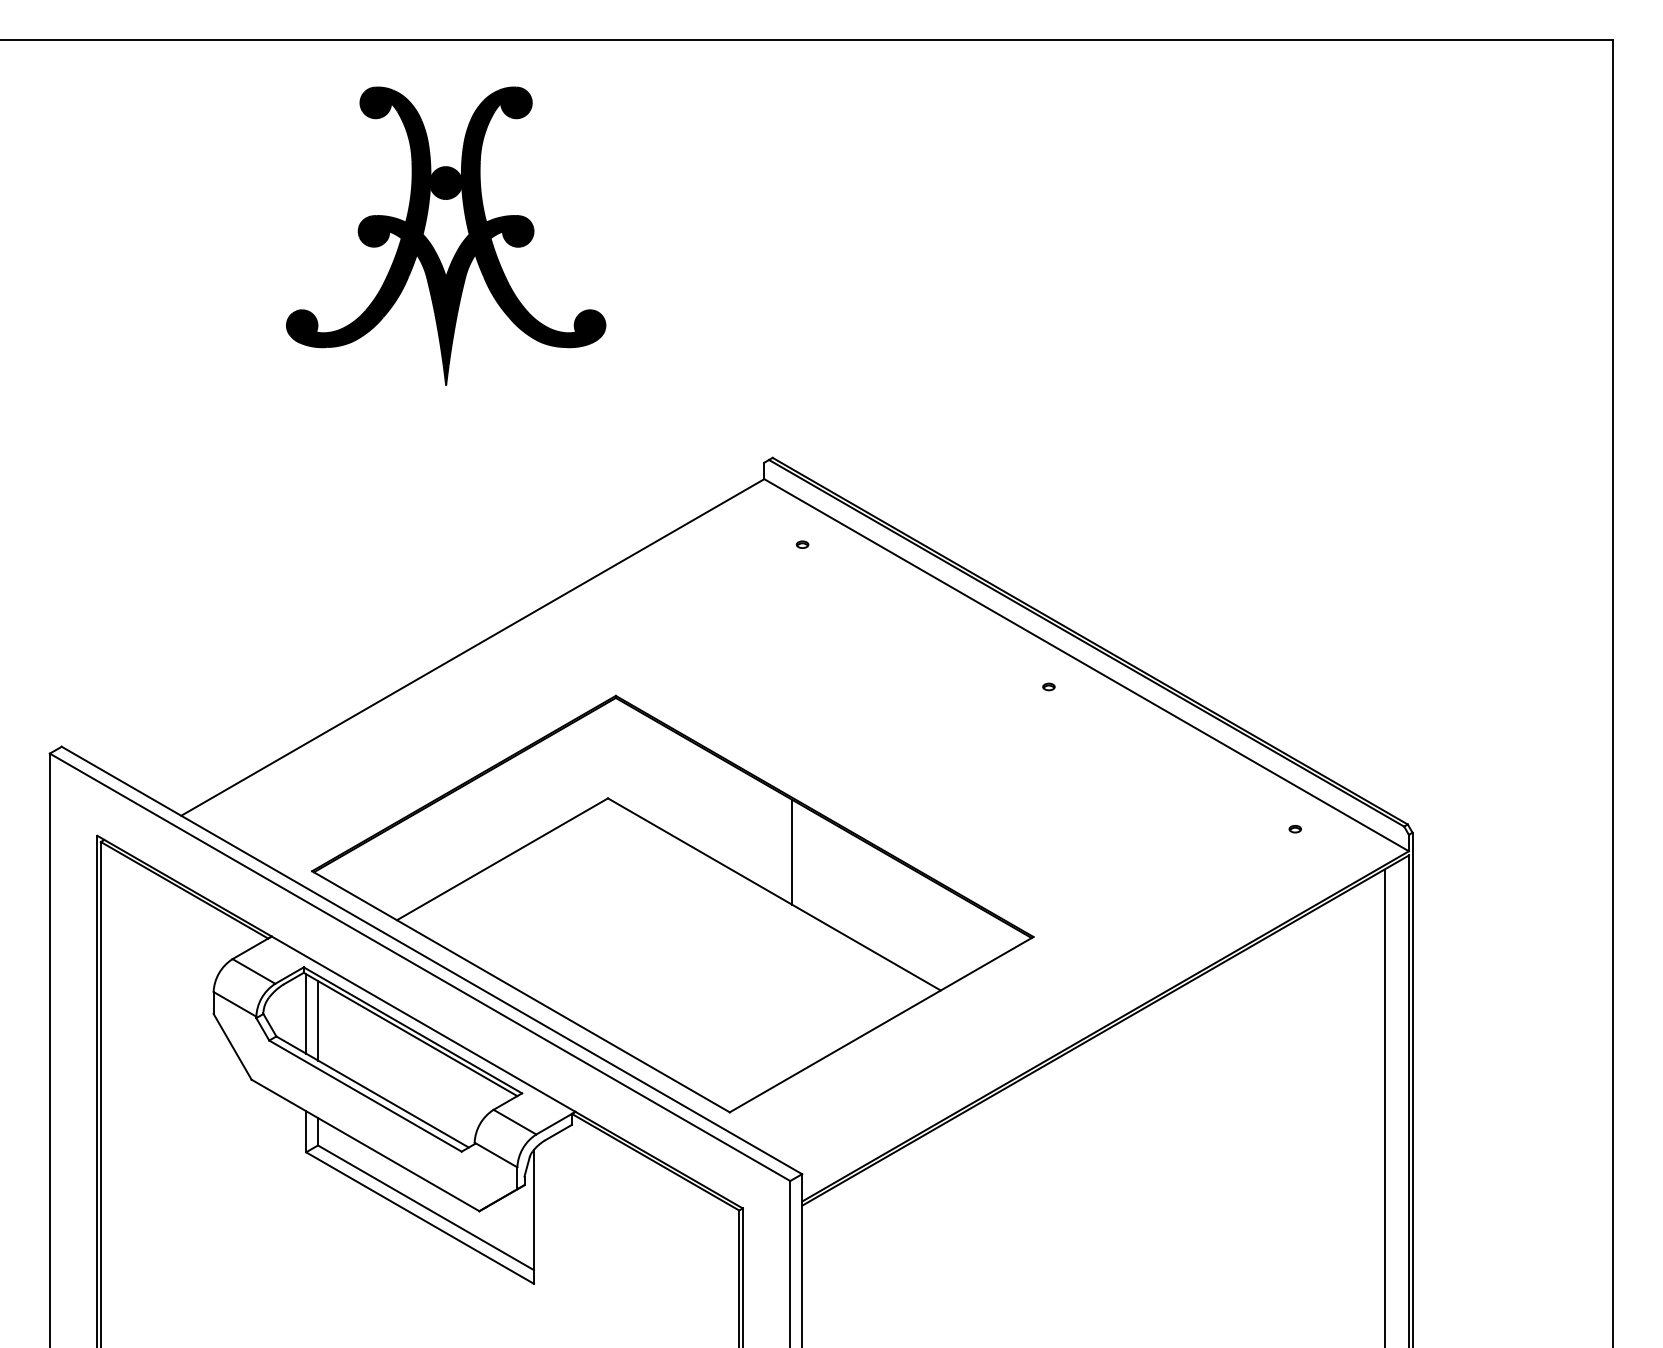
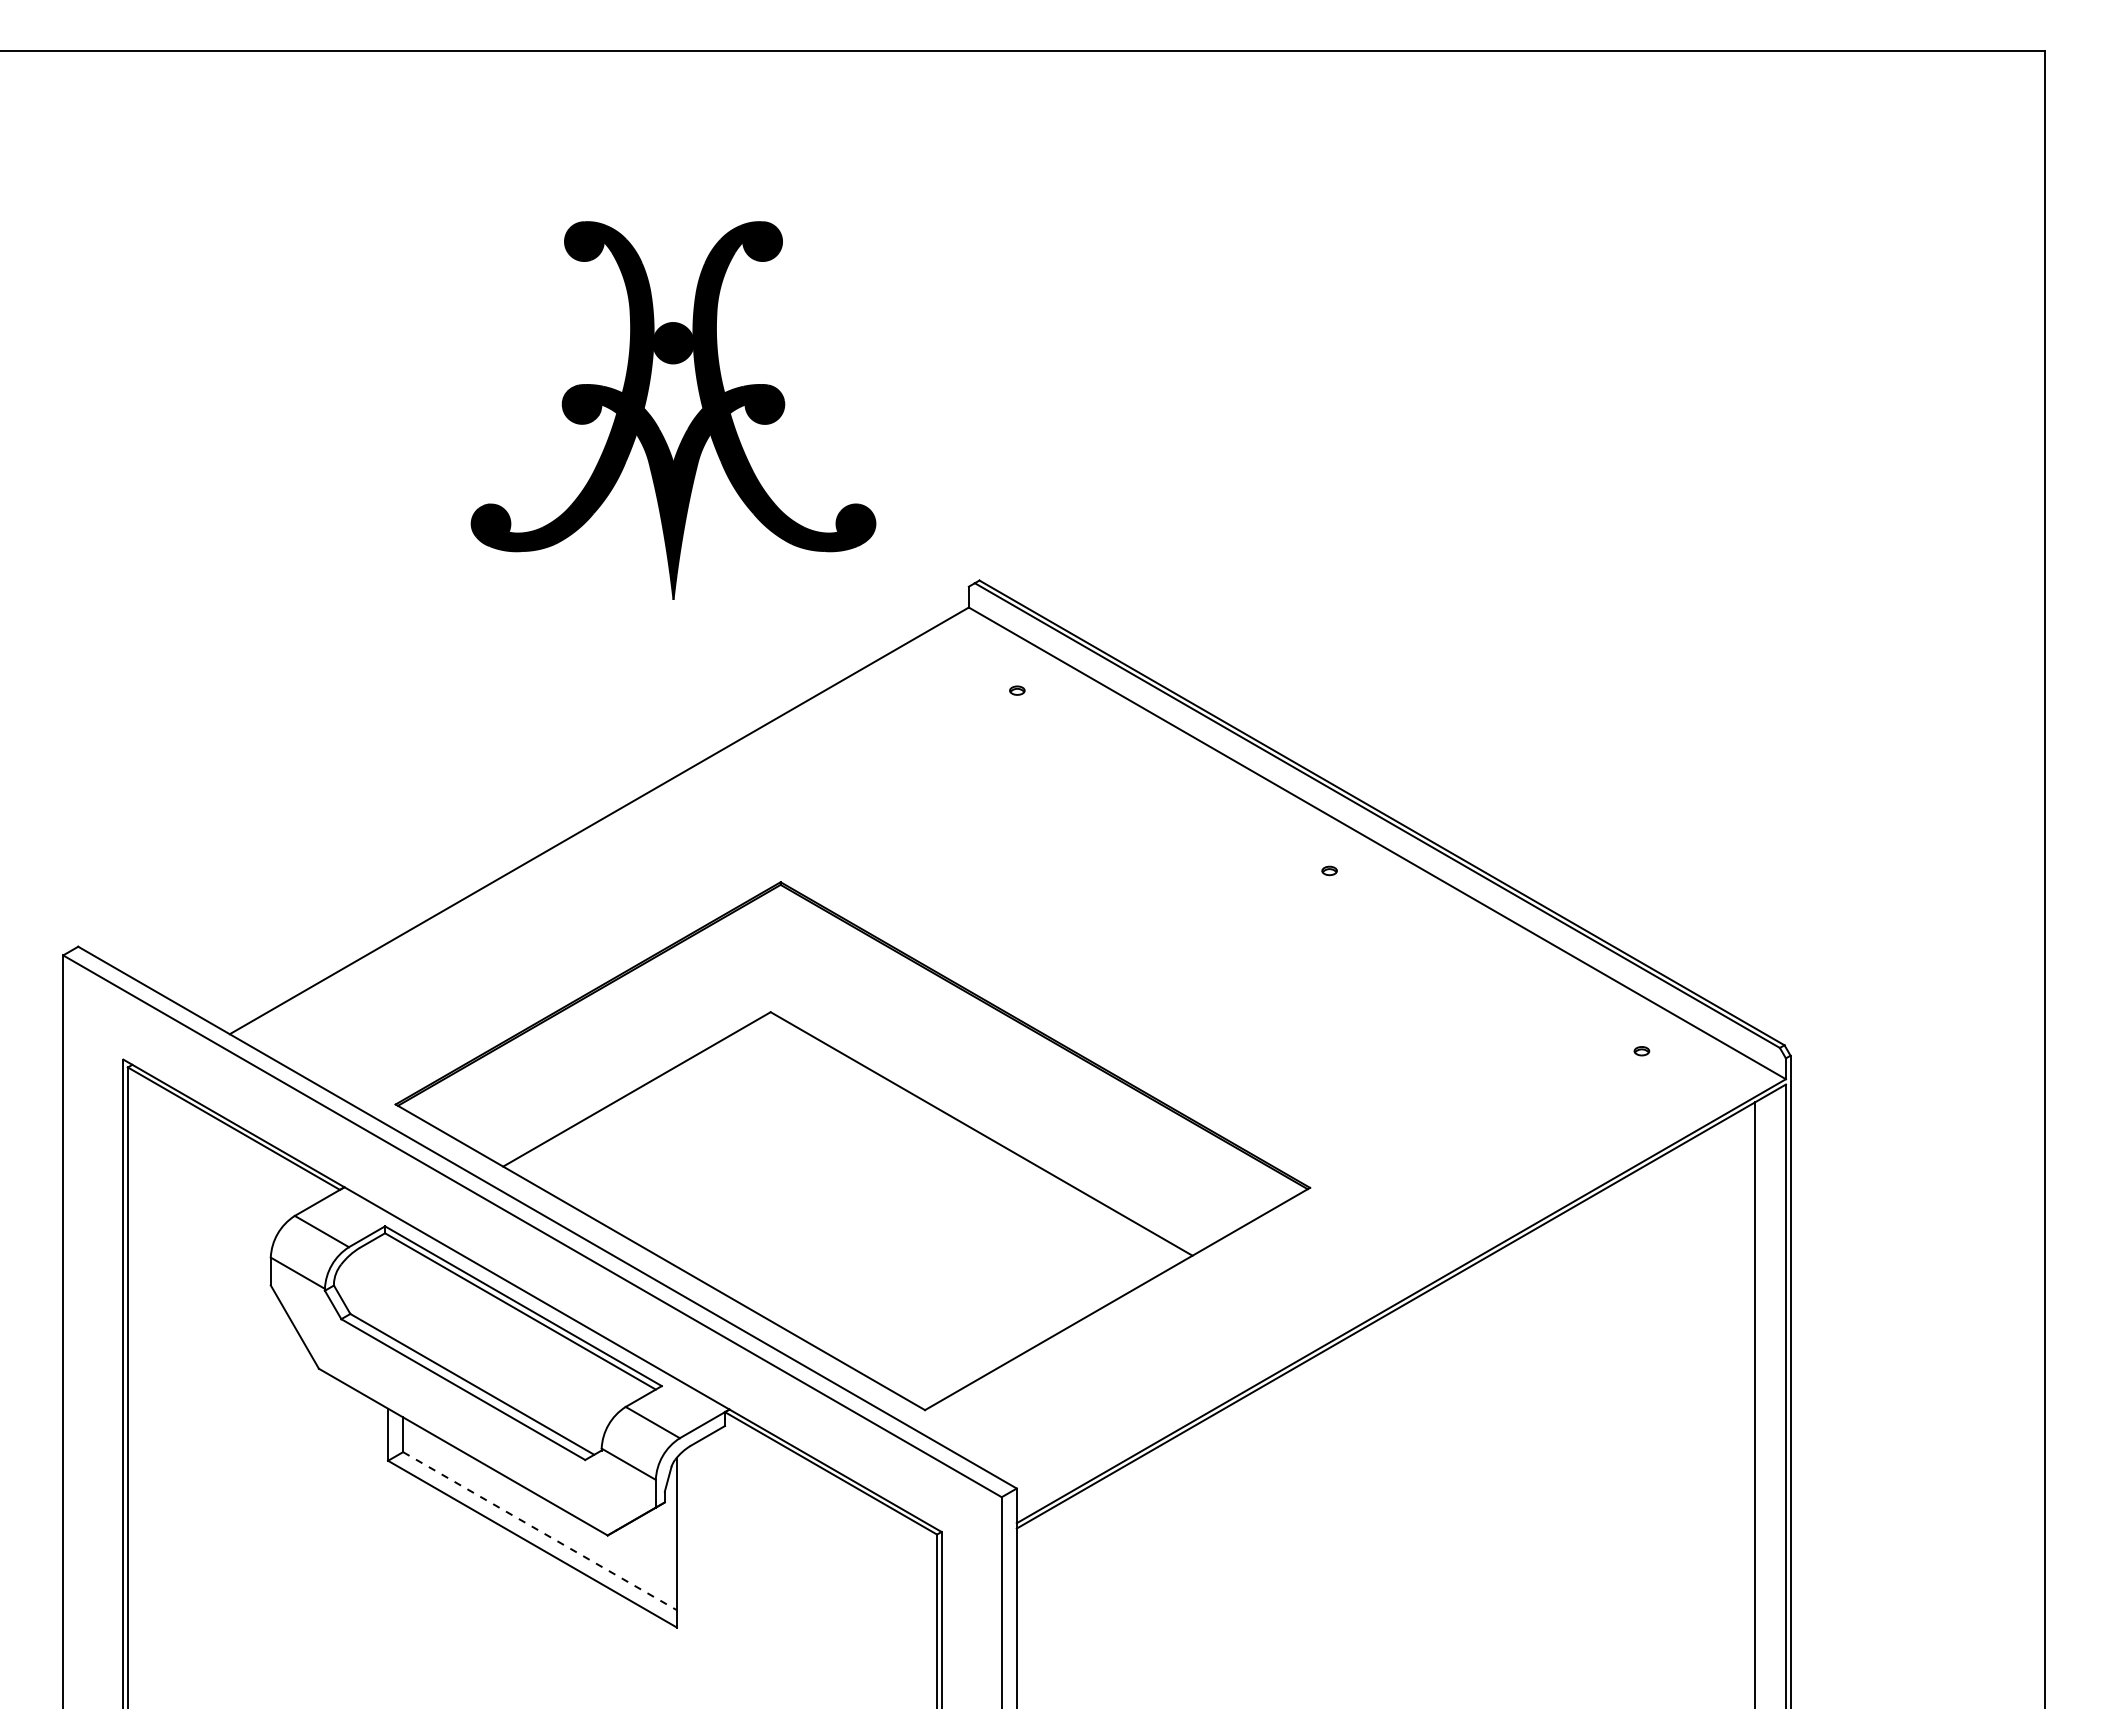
part: (446, 236) -> (673, 410), moved
line: (792, 852) -> (1004, 1080), removed
line: (306, 1014) -> (388, 1285), removed
line: (318, 1020) -> (403, 1293), removed
line: (426, 1208) -> (540, 1531), solid -> dashed

